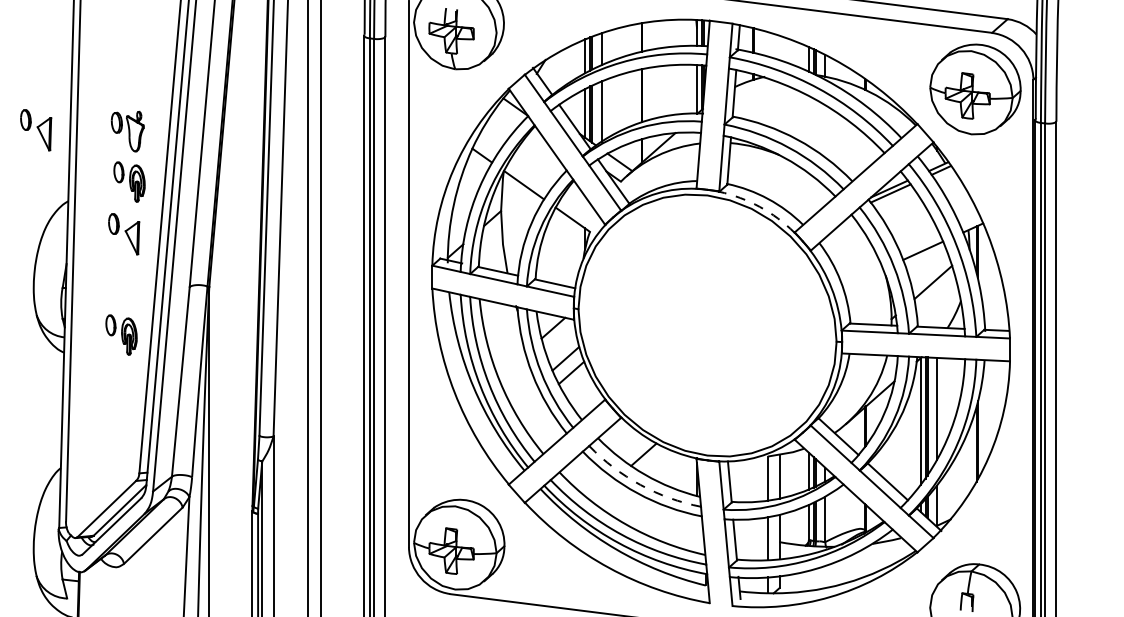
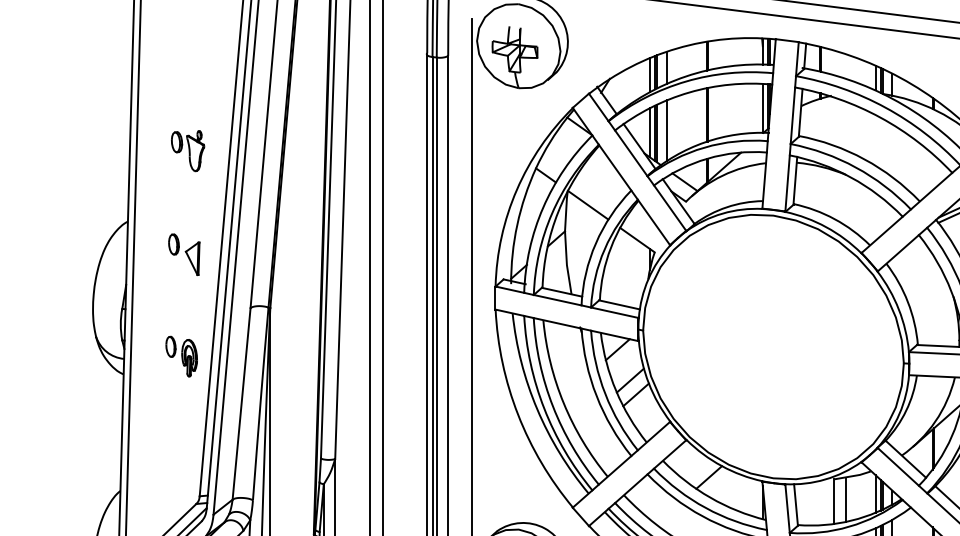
part: (36, 130) -> (95, 150), removed
part: (129, 181) -> (189, 201), removed
arc: (759, 206) -> (825, 226), dashed -> solid
arc: (640, 484) -> (705, 507), dashed -> solid

